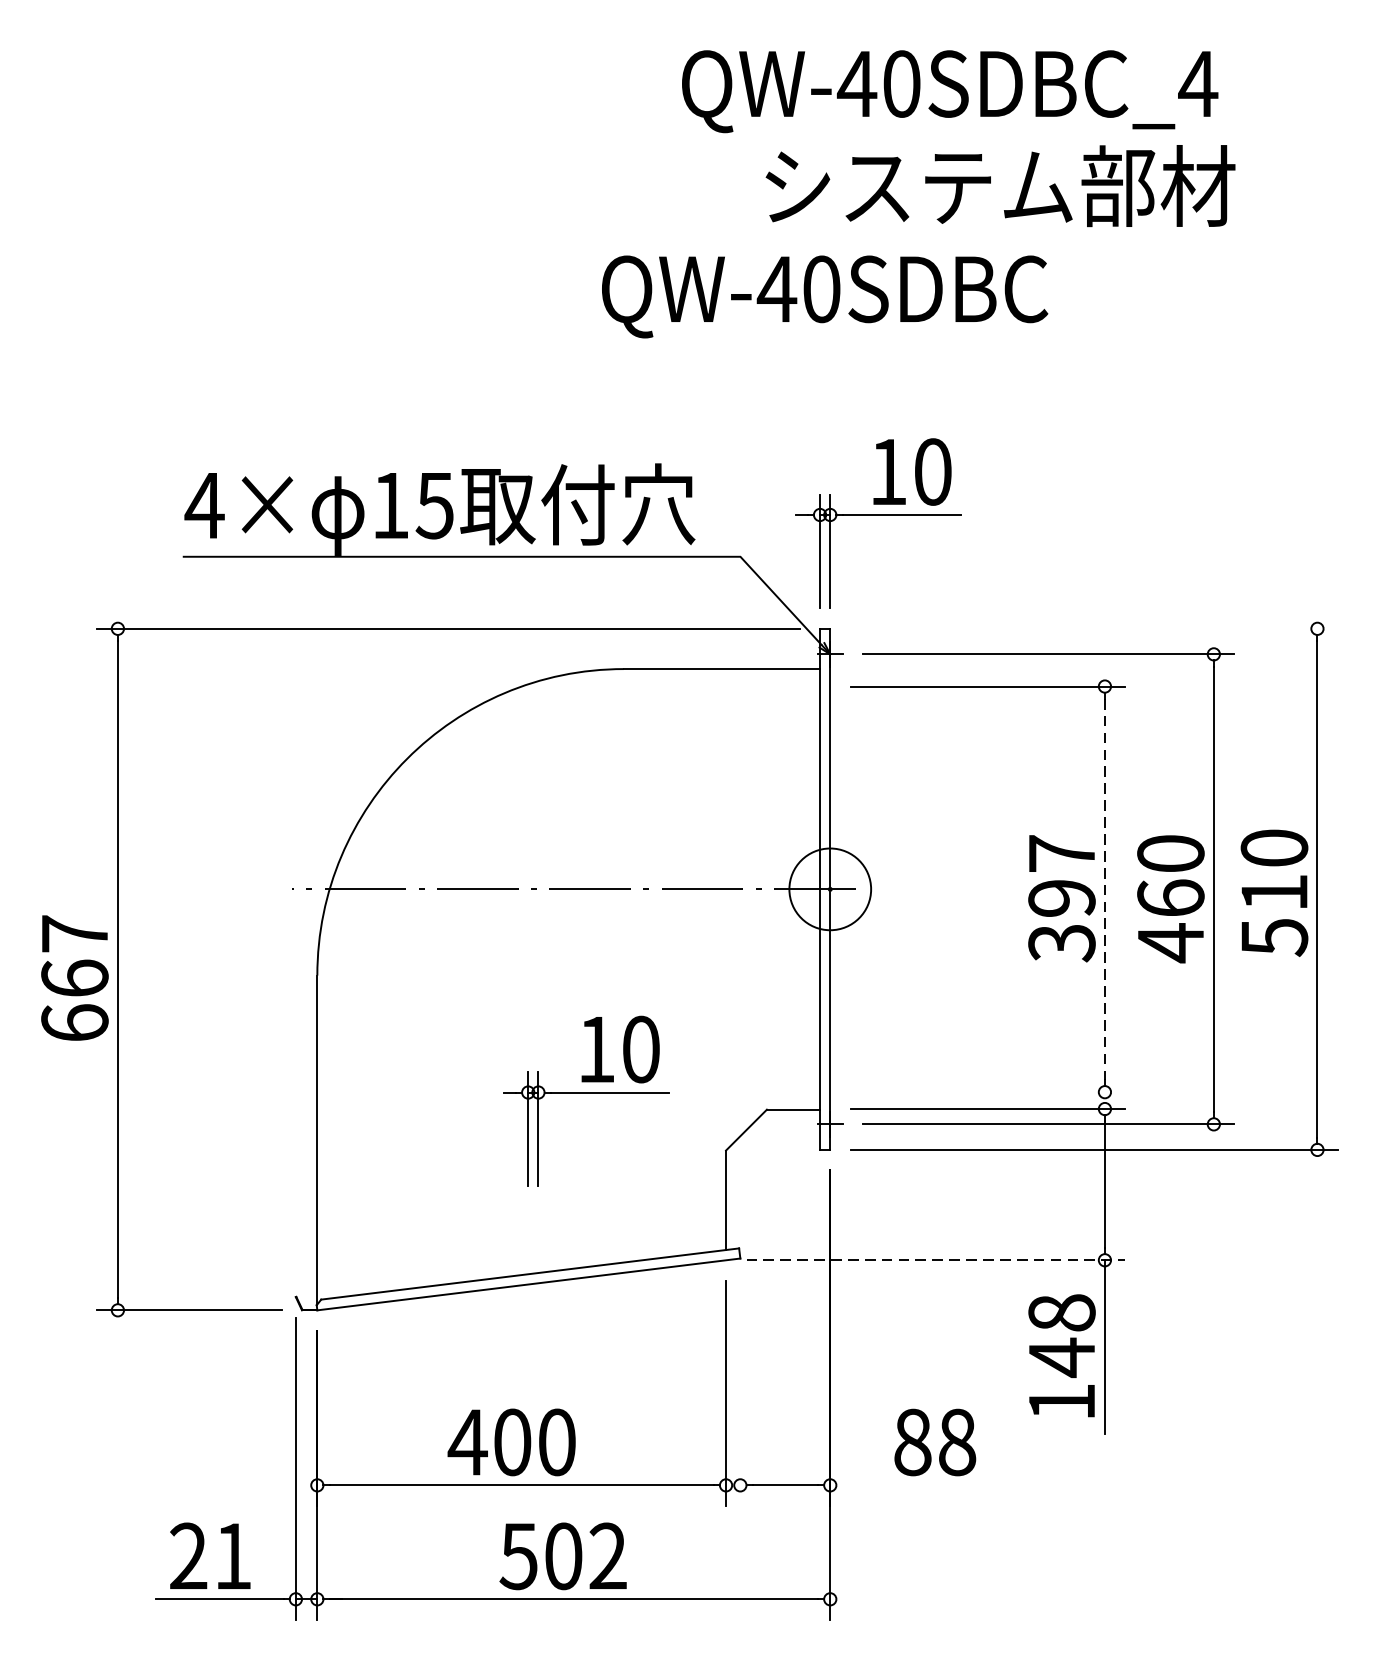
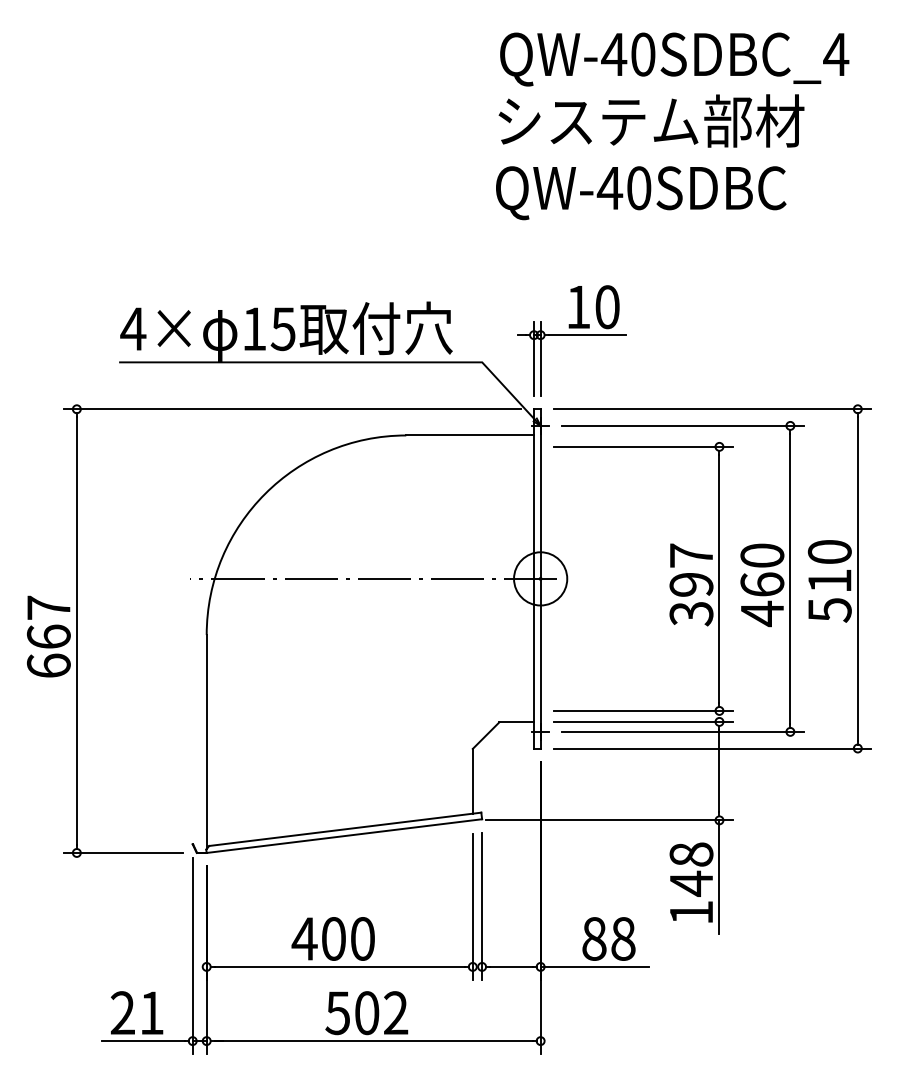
text: (949, 91) -> (674, 59), moved
text: (825, 297) -> (641, 193), moved
line: (1094, 629) -> (712, 409), added
line: (1104, 890) -> (719, 579), dashed -> solid
line: (986, 1091) -> (642, 710), added
part: (585, 1100) -> (381, 716), removed
line: (936, 1260) -> (609, 820), dashed -> solid
line: (740, 1392) -> (482, 906), added
line: (912, 1484) -> (594, 966), added

